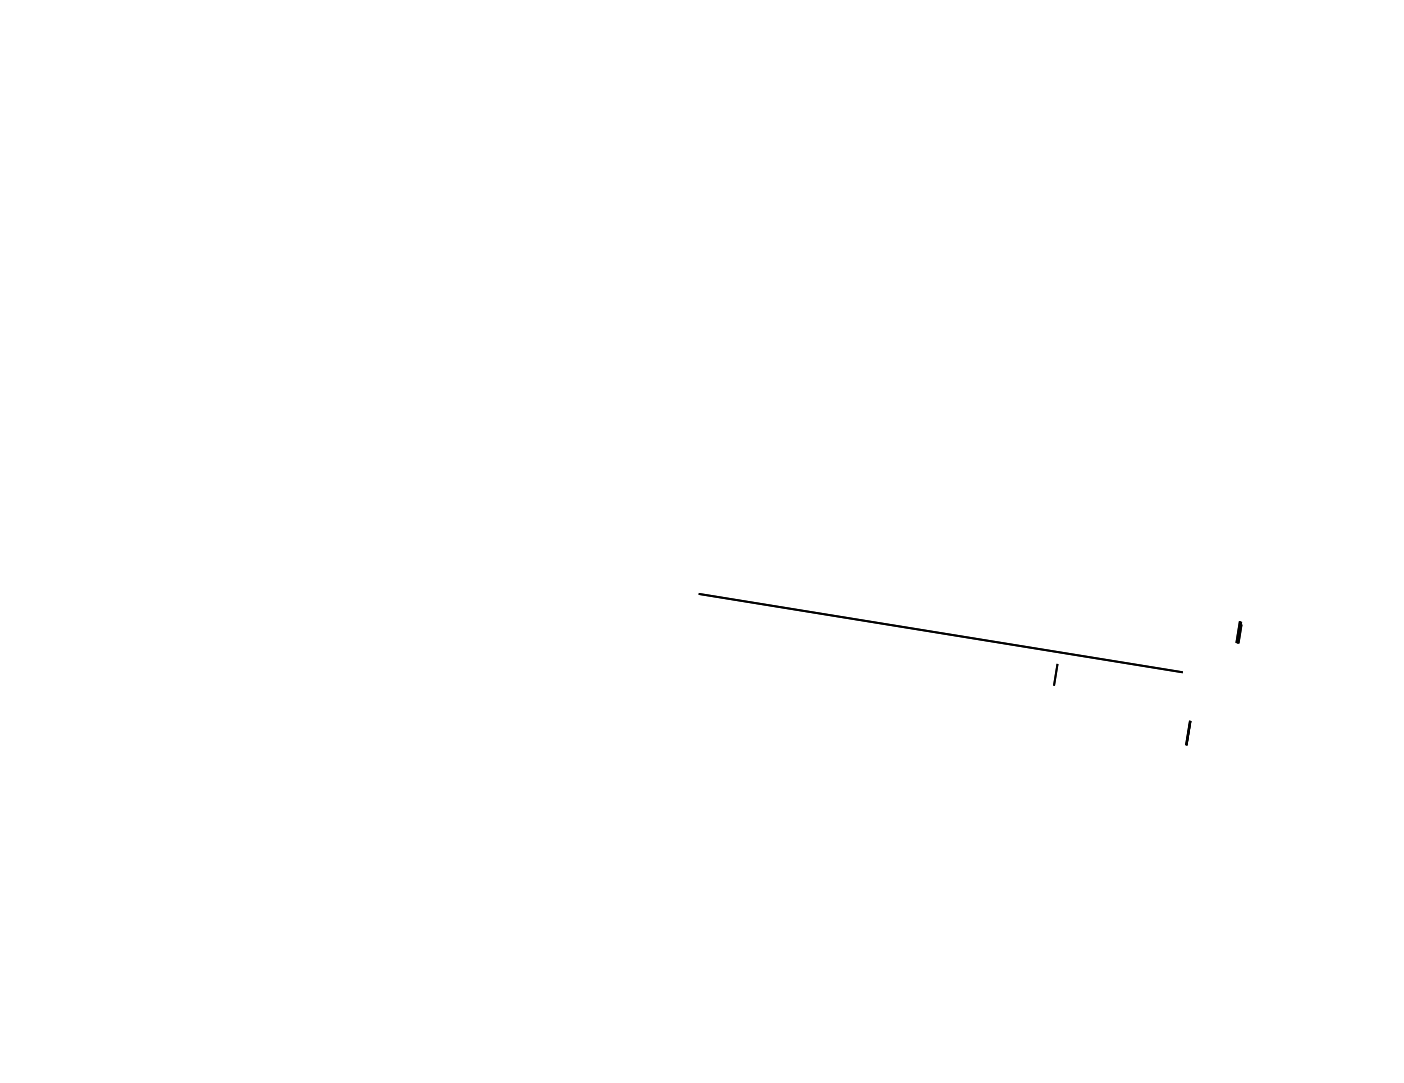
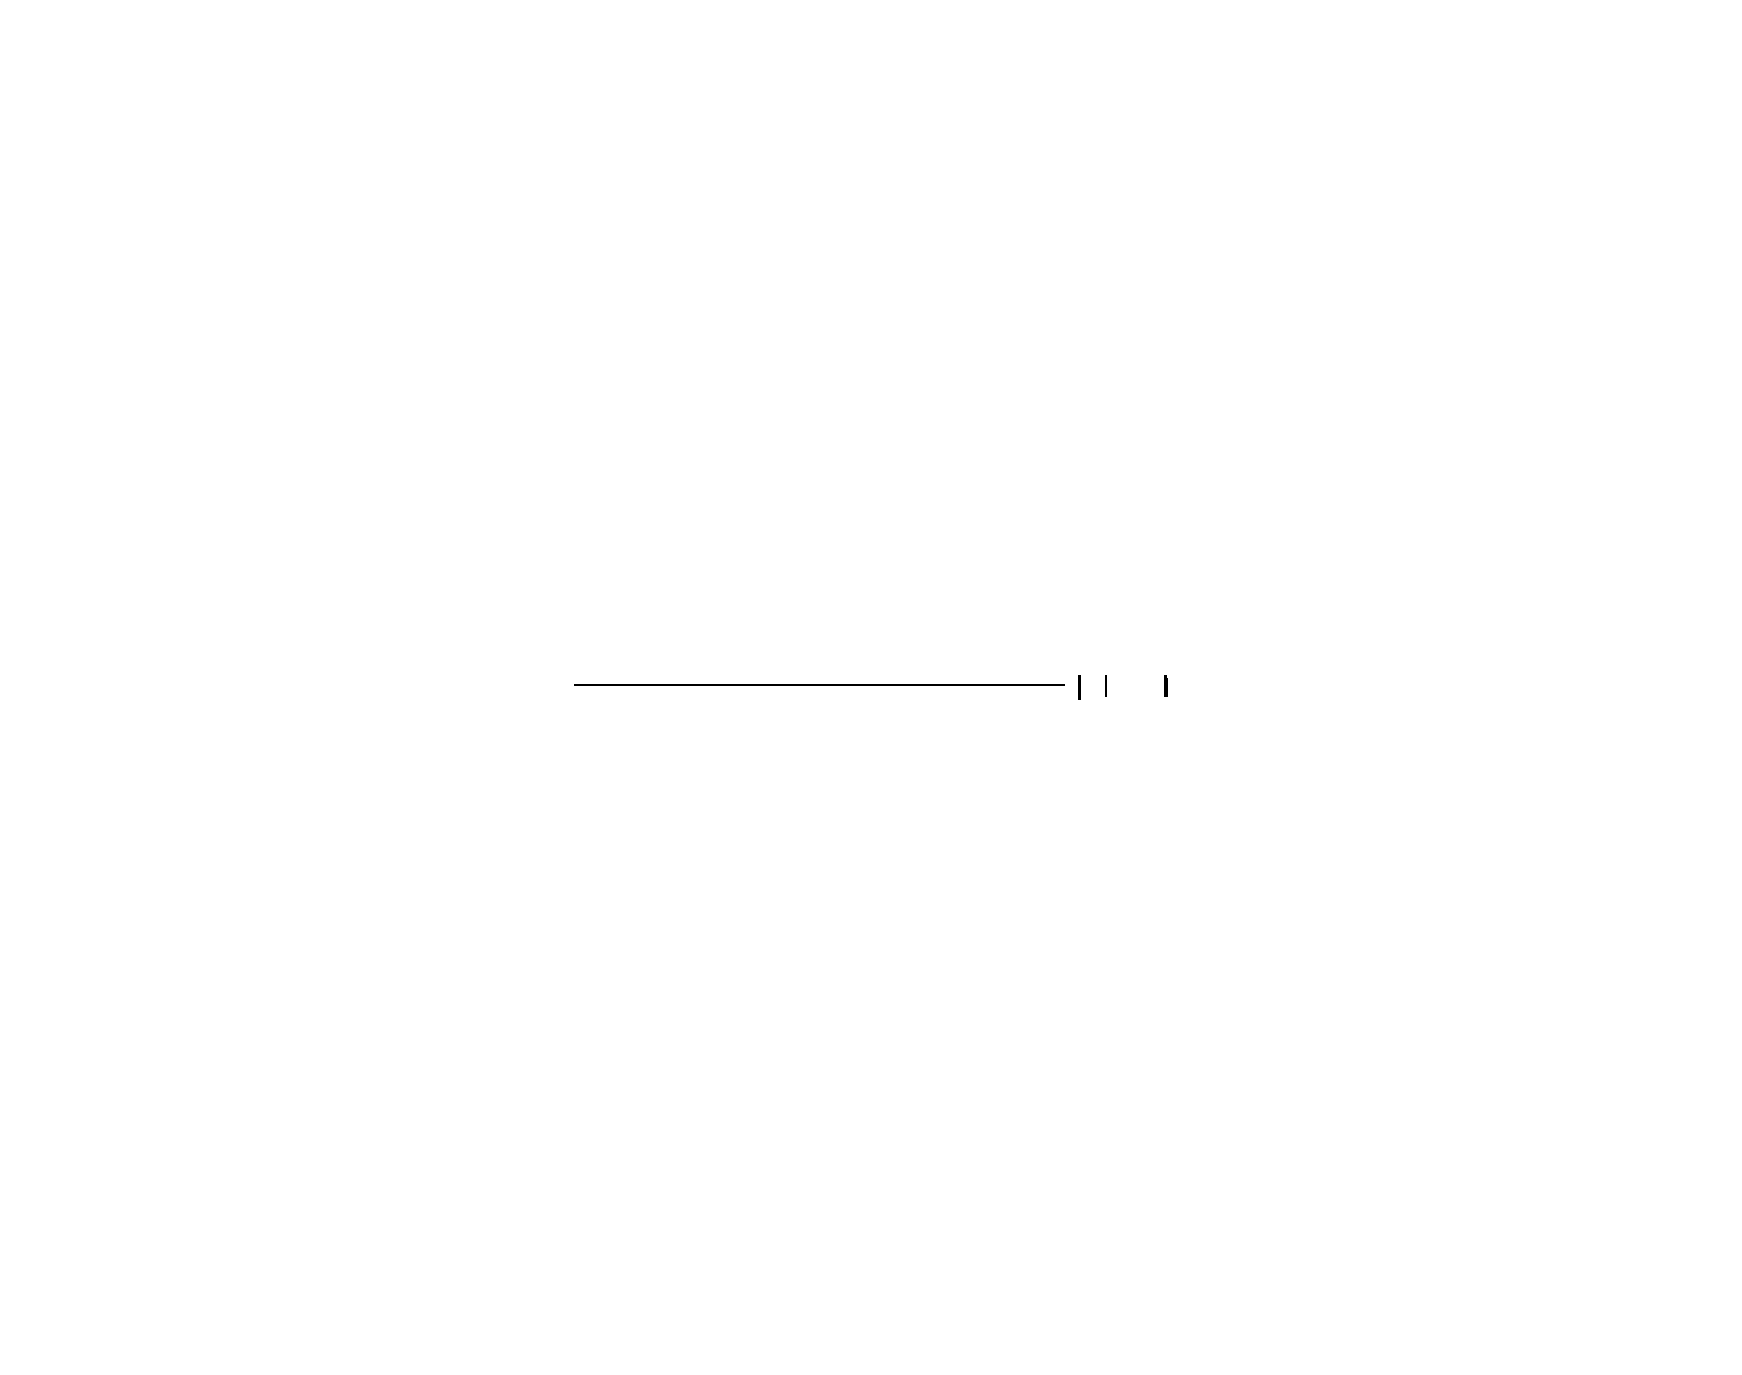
line: (1238, 631) -> (1165, 685), moved
line: (1055, 673) -> (1105, 685), moved
line: (1188, 732) -> (1079, 687), moved

